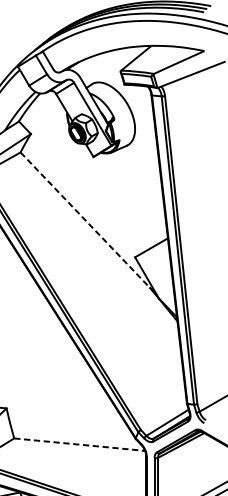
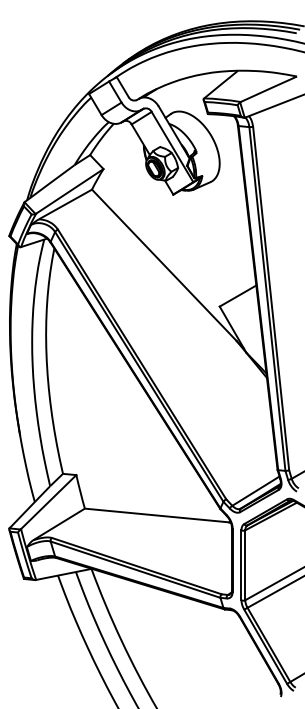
line: (85, 220) -> (164, 265), dashed -> solid
line: (79, 444) -> (157, 515), dashed -> solid

